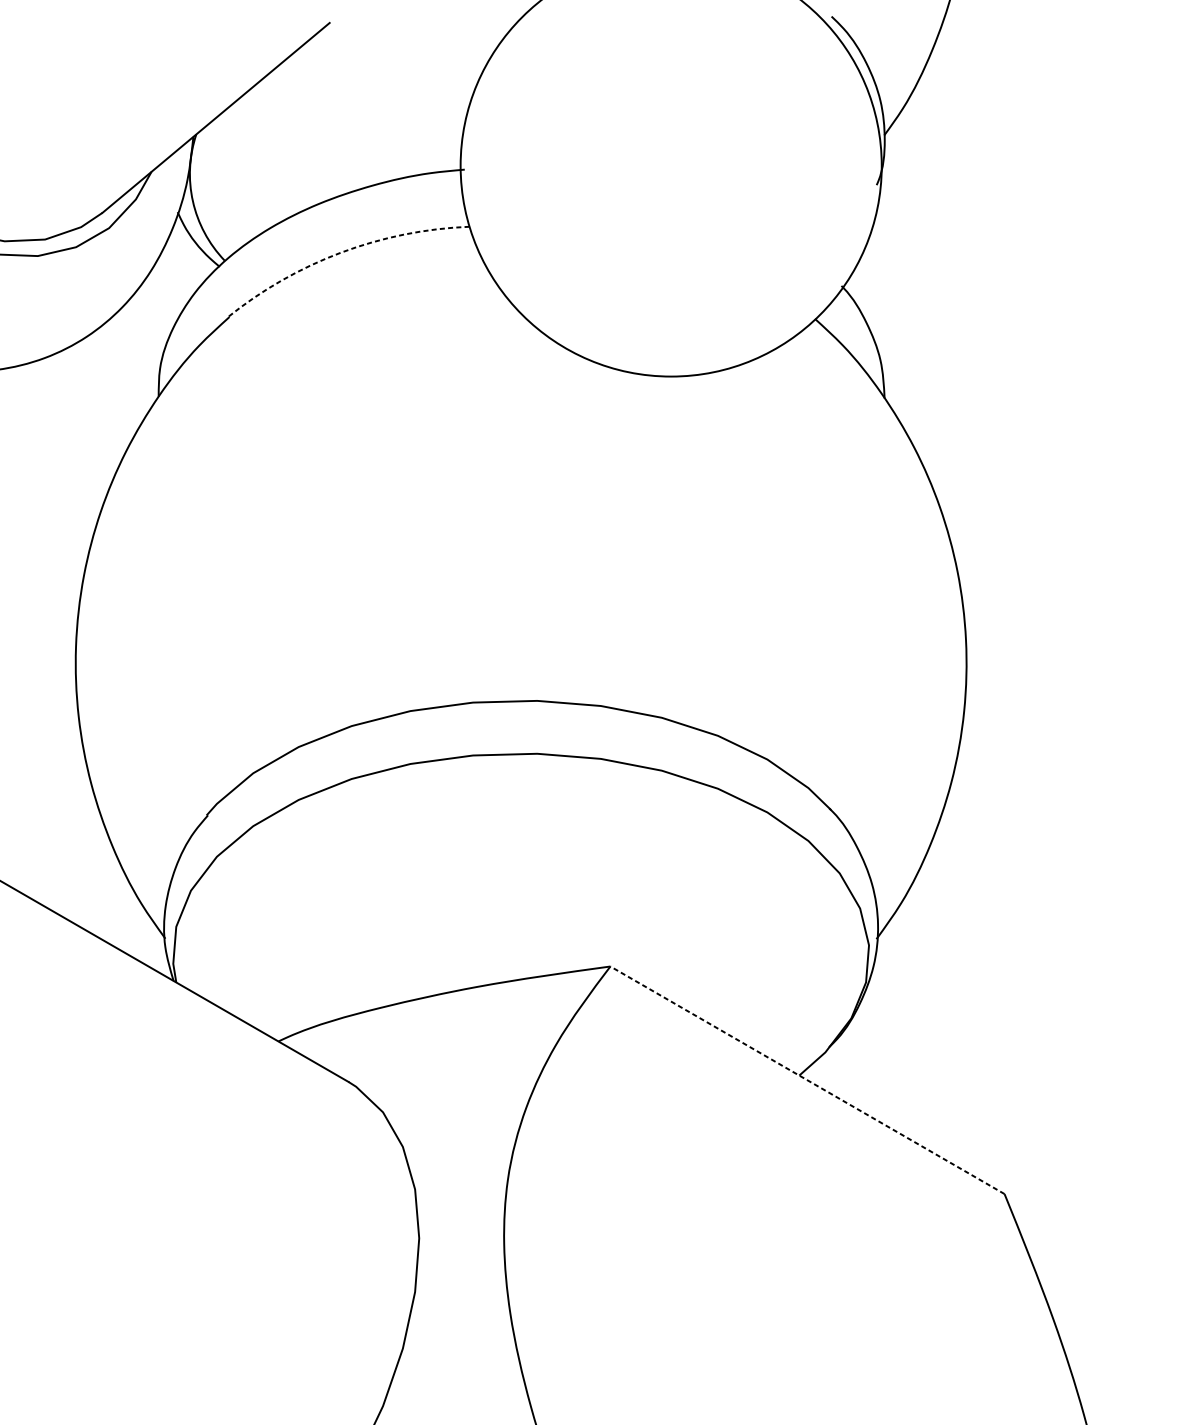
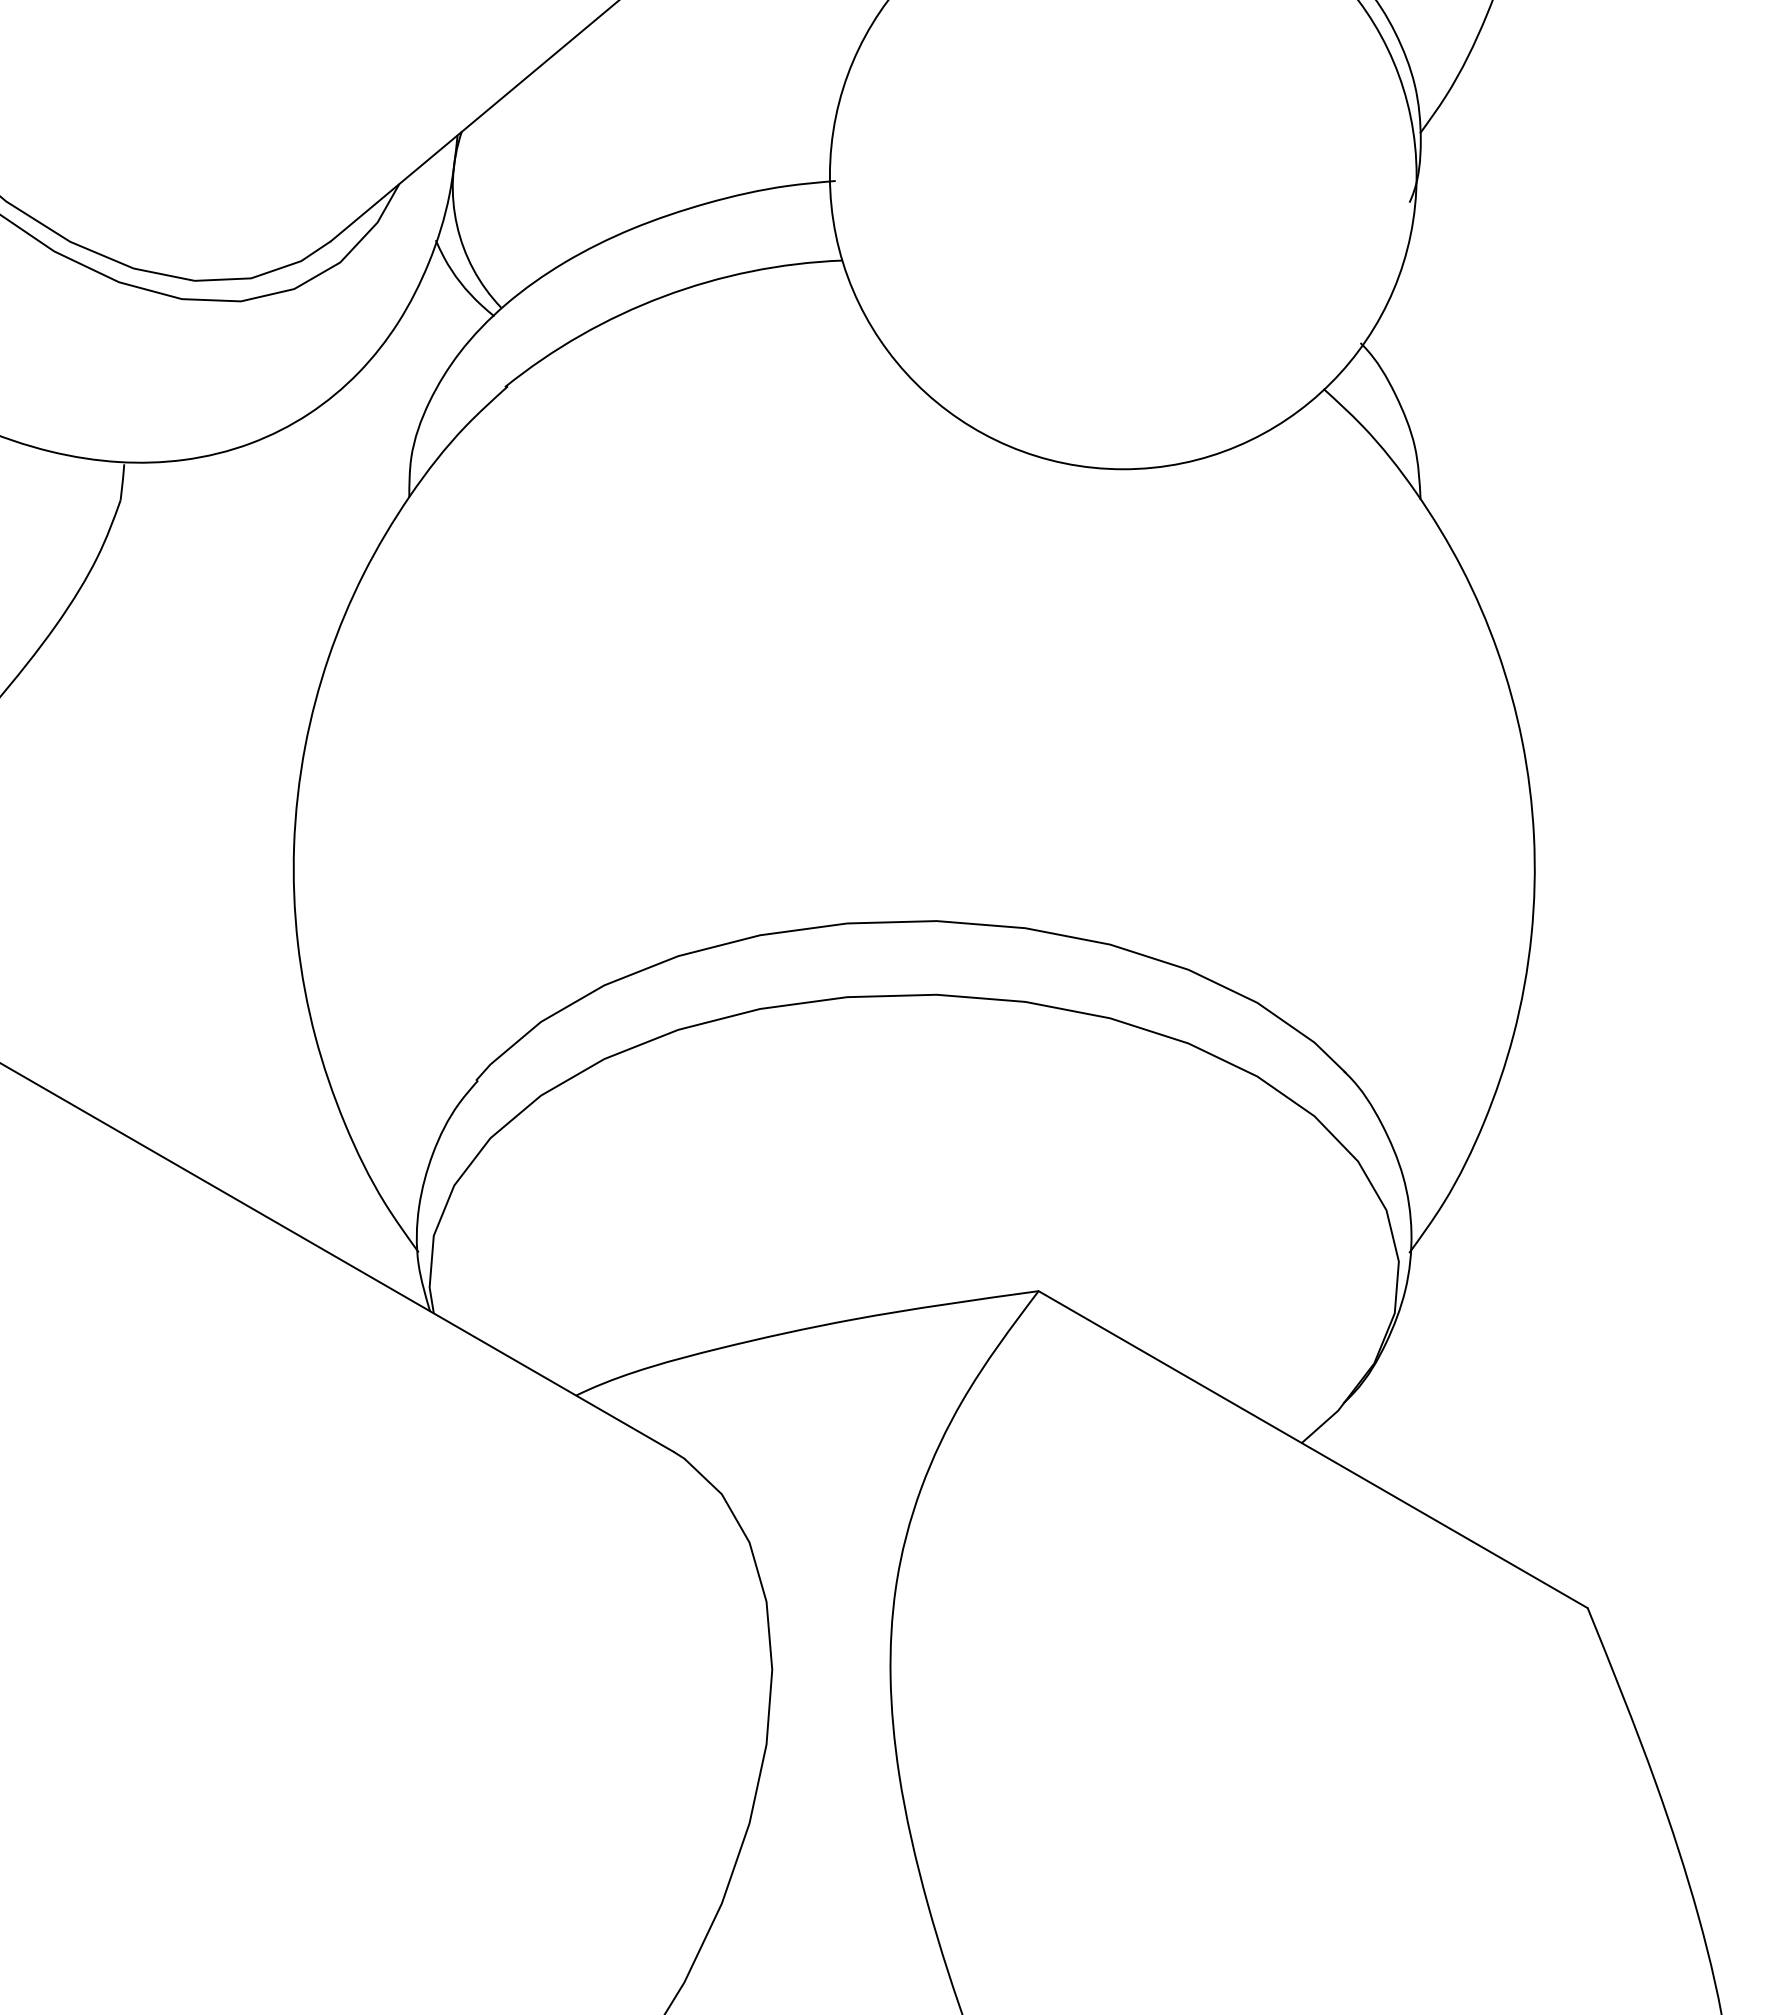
arc: (341, 252) -> (663, 296), dashed -> solid
line: (807, 1080) -> (1312, 1449), dashed -> solid

